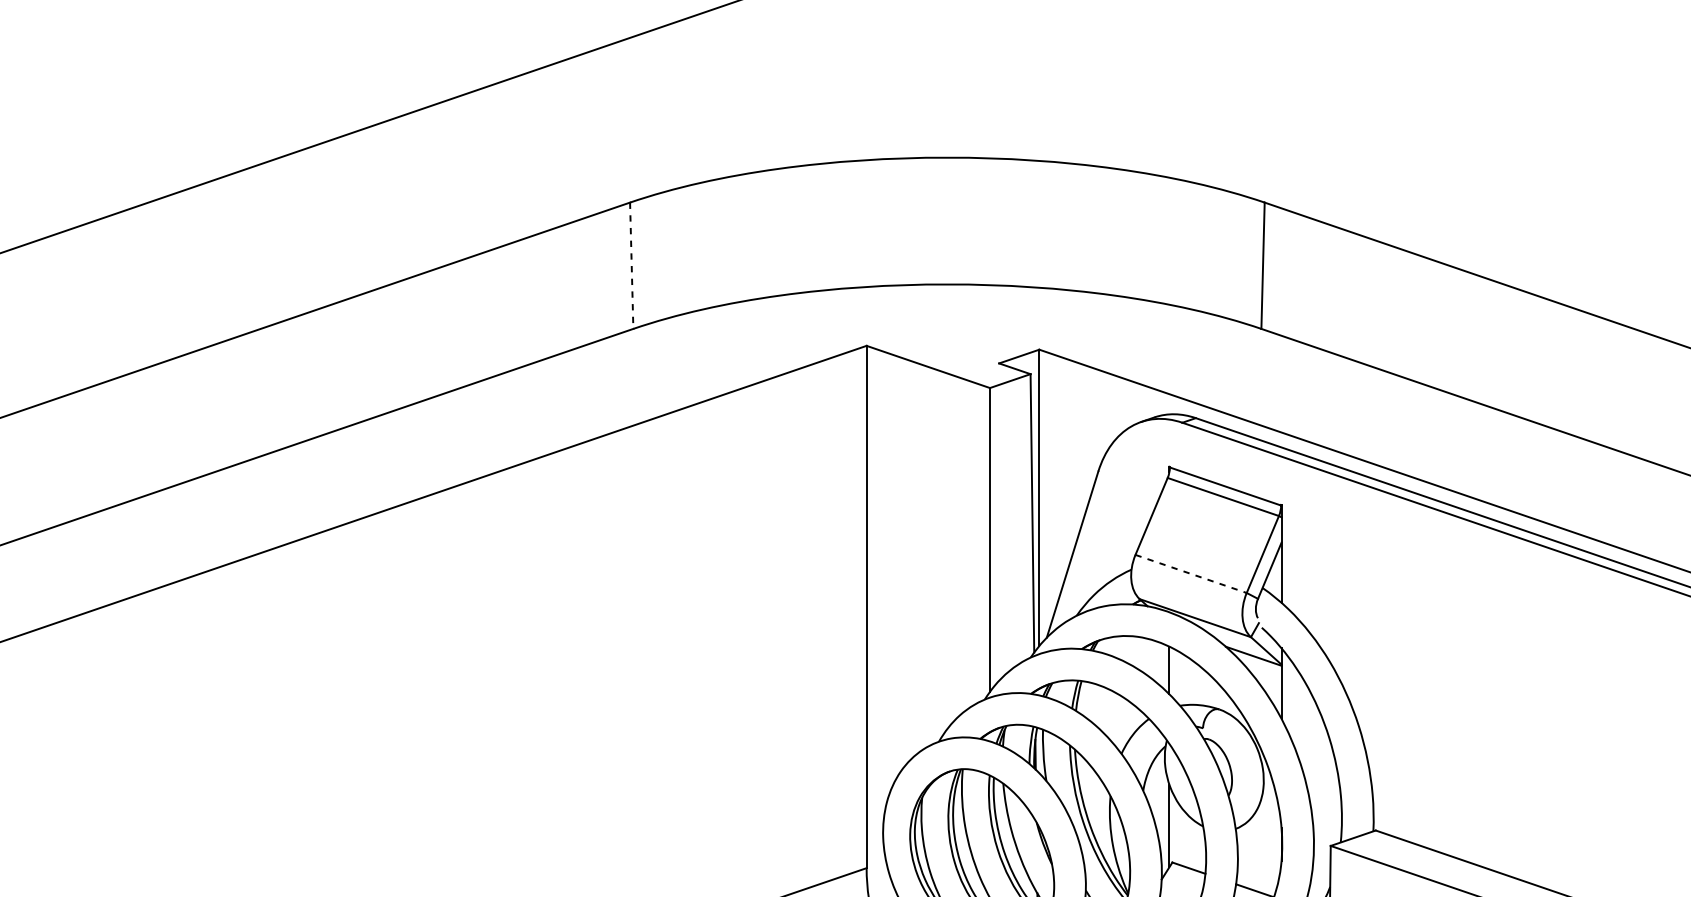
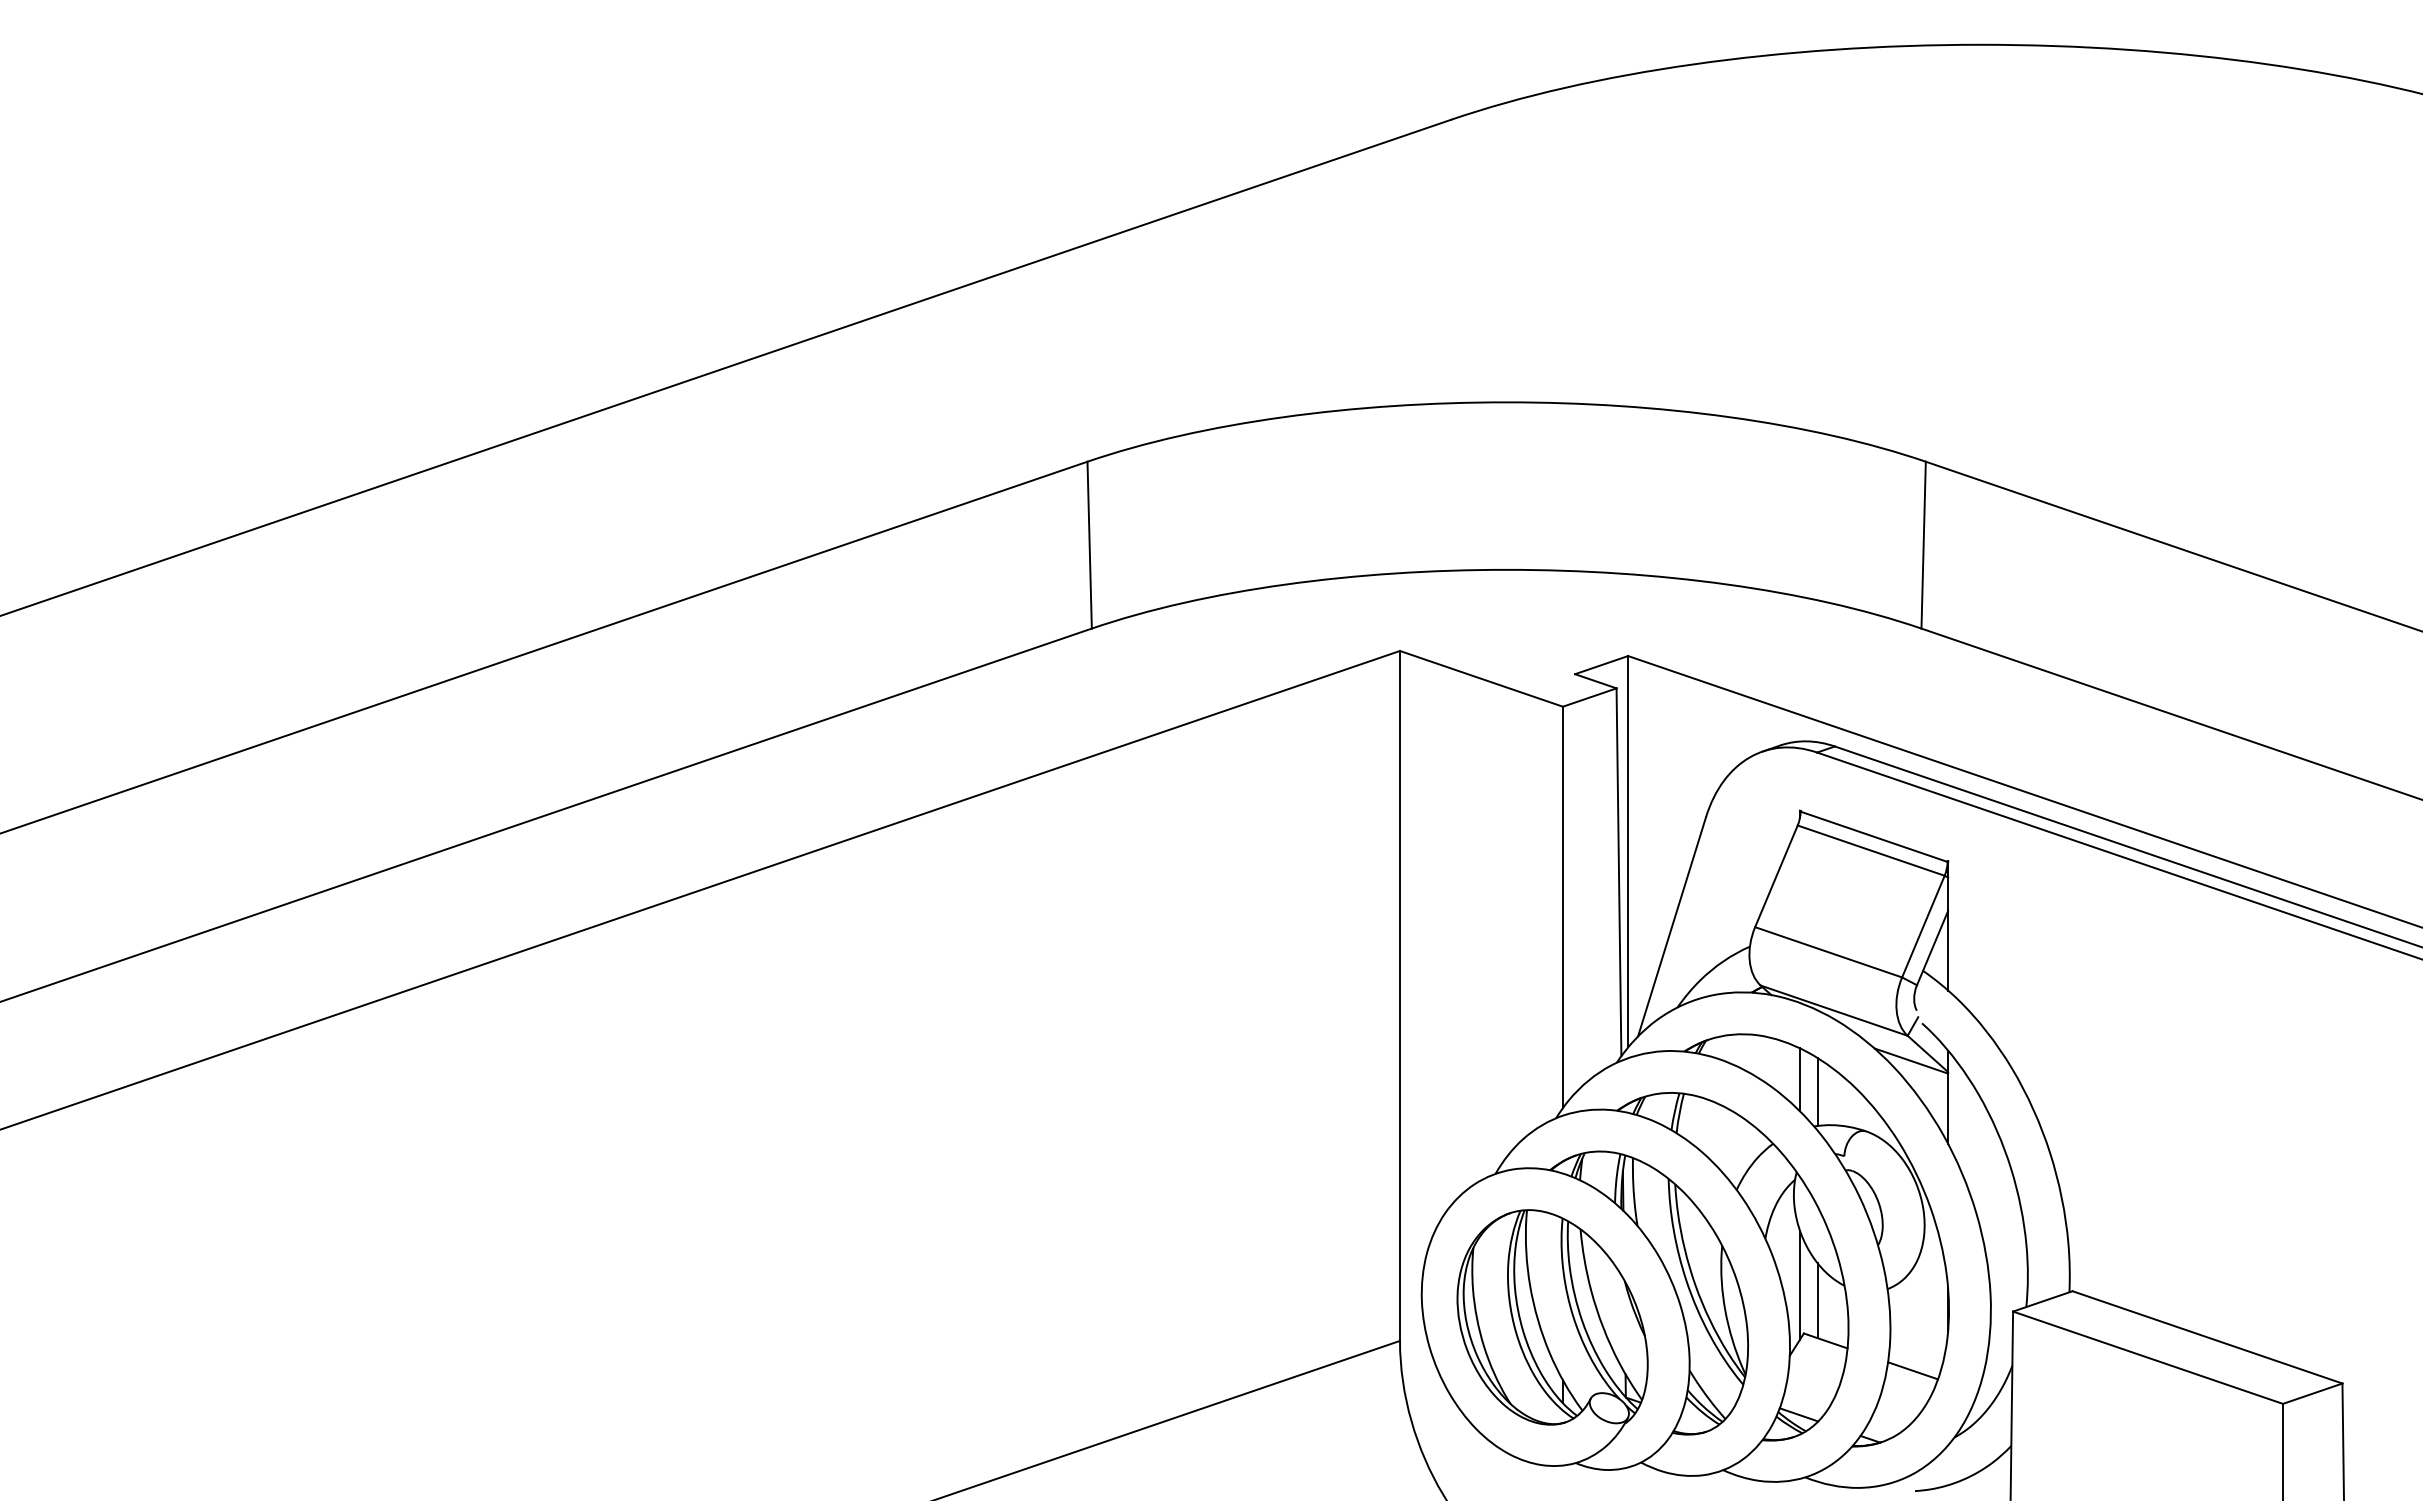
line: (631, 266) -> (1089, 545), dashed -> solid
line: (1191, 574) -> (1828, 952), dashed -> solid
line: (1182, 679) -> (1817, 1091), added
line: (1182, 837) -> (1817, 1300), added

